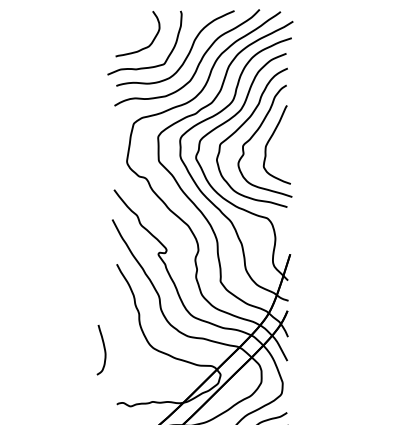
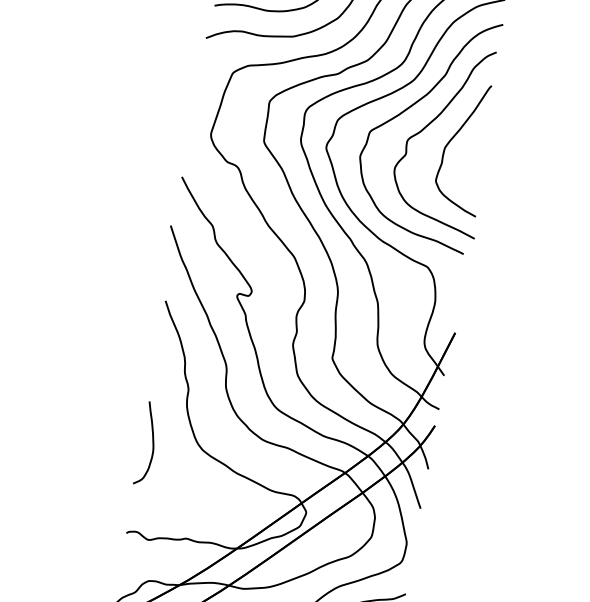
curve: (103, 348) -> (151, 441), moved

